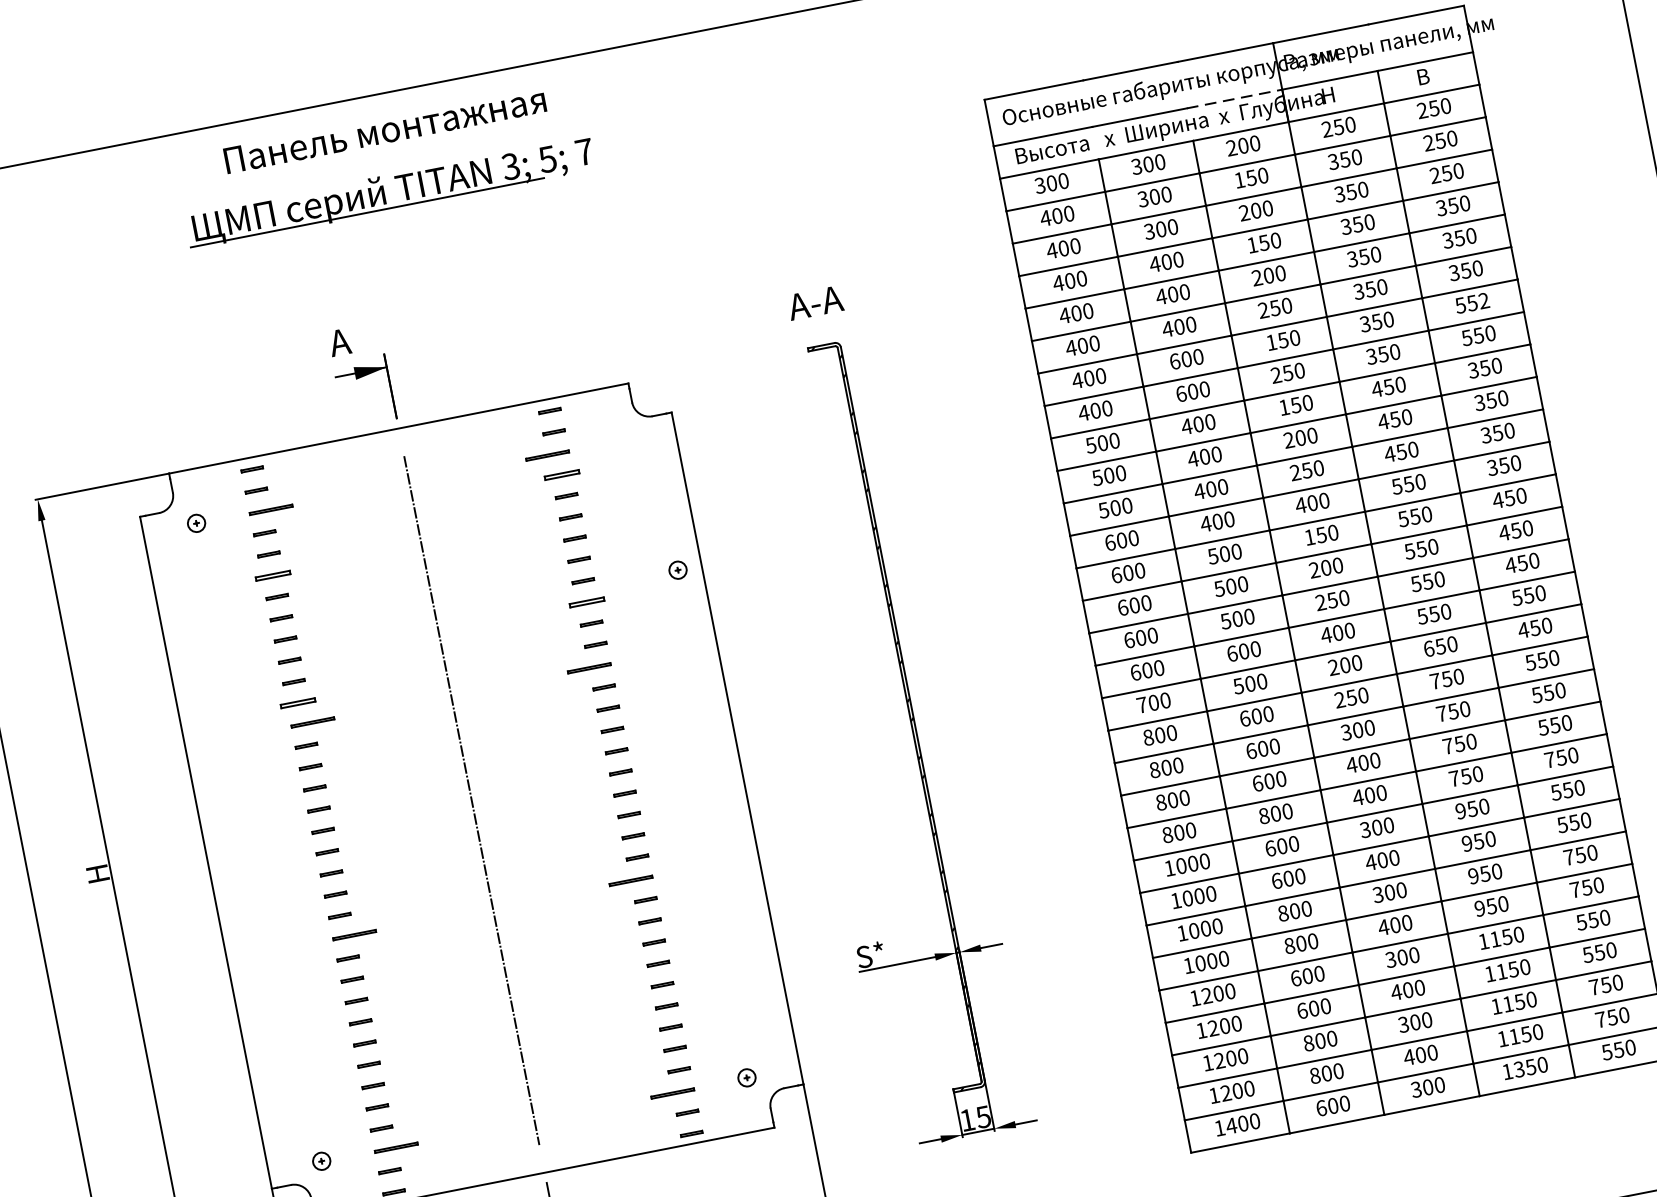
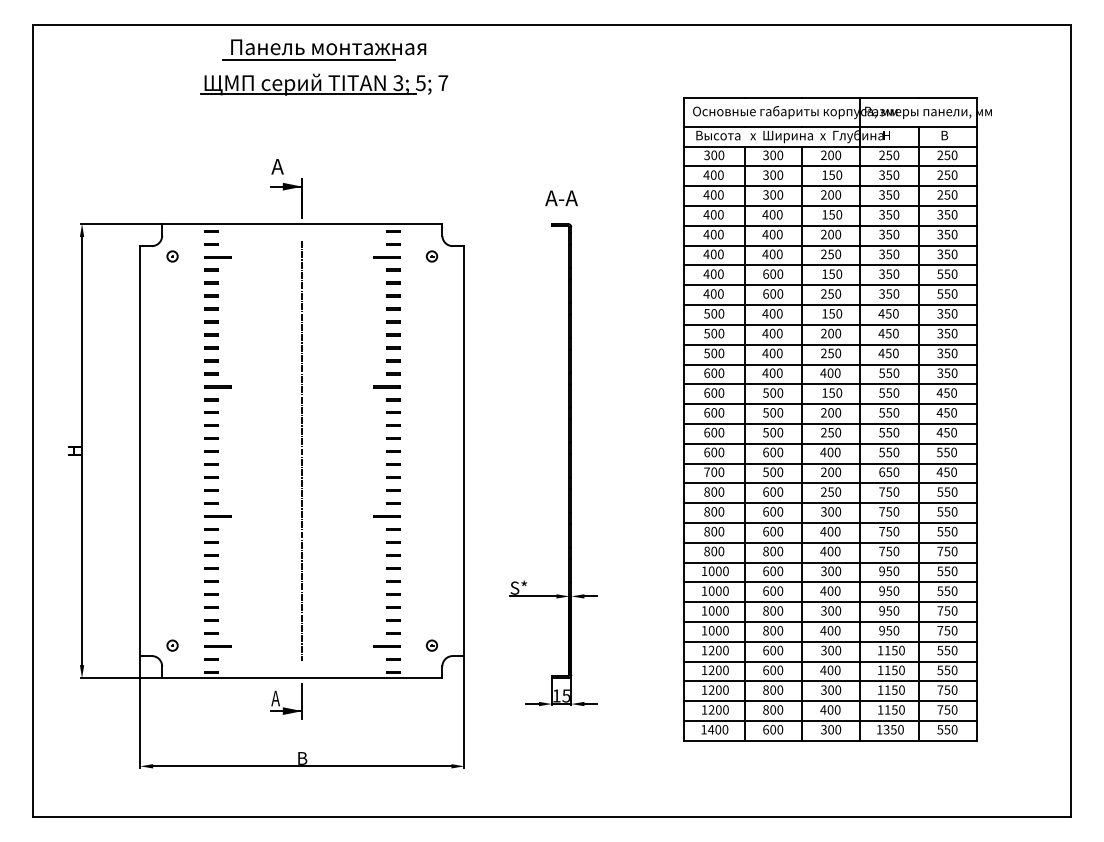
line: (1234, 98) -> (831, 126), dashed -> solid
line: (356, 156) -> (308, 59), added
text: (1483, 299) -> (954, 273), 552 -> 550
part: (562, 473) -> (393, 269), size x0.62
part: (678, 570) -> (432, 256), moved
part: (272, 574) -> (211, 295), size x0.62
part: (587, 601) -> (393, 347), size x0.62
part: (298, 702) -> (211, 373), size x0.62

